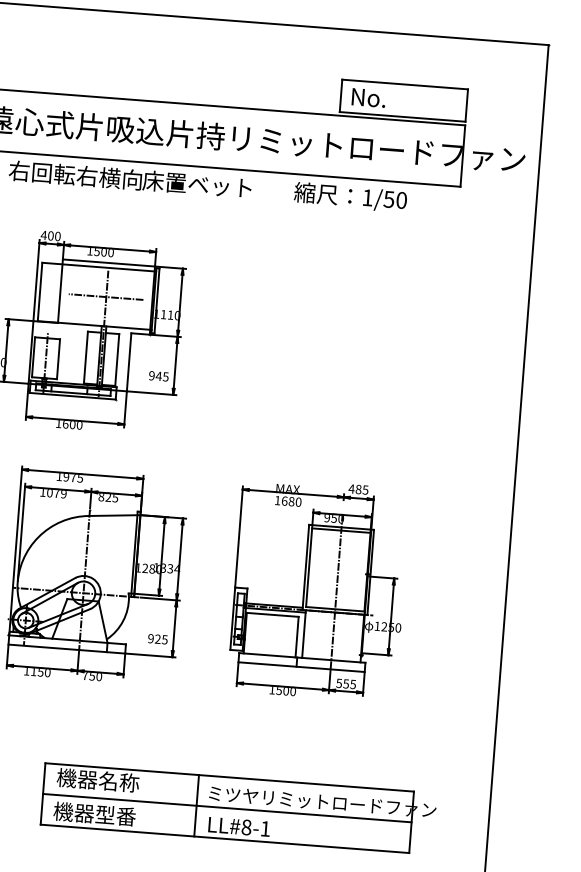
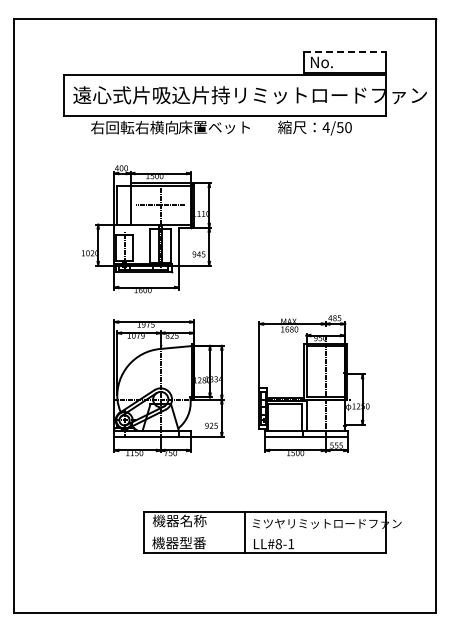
line: (406, 84) -> (345, 51), solid -> dashed
text: (366, 197) -> (325, 127), 1/50 -> 4/50
line: (227, 808) -> (265, 532), removed

